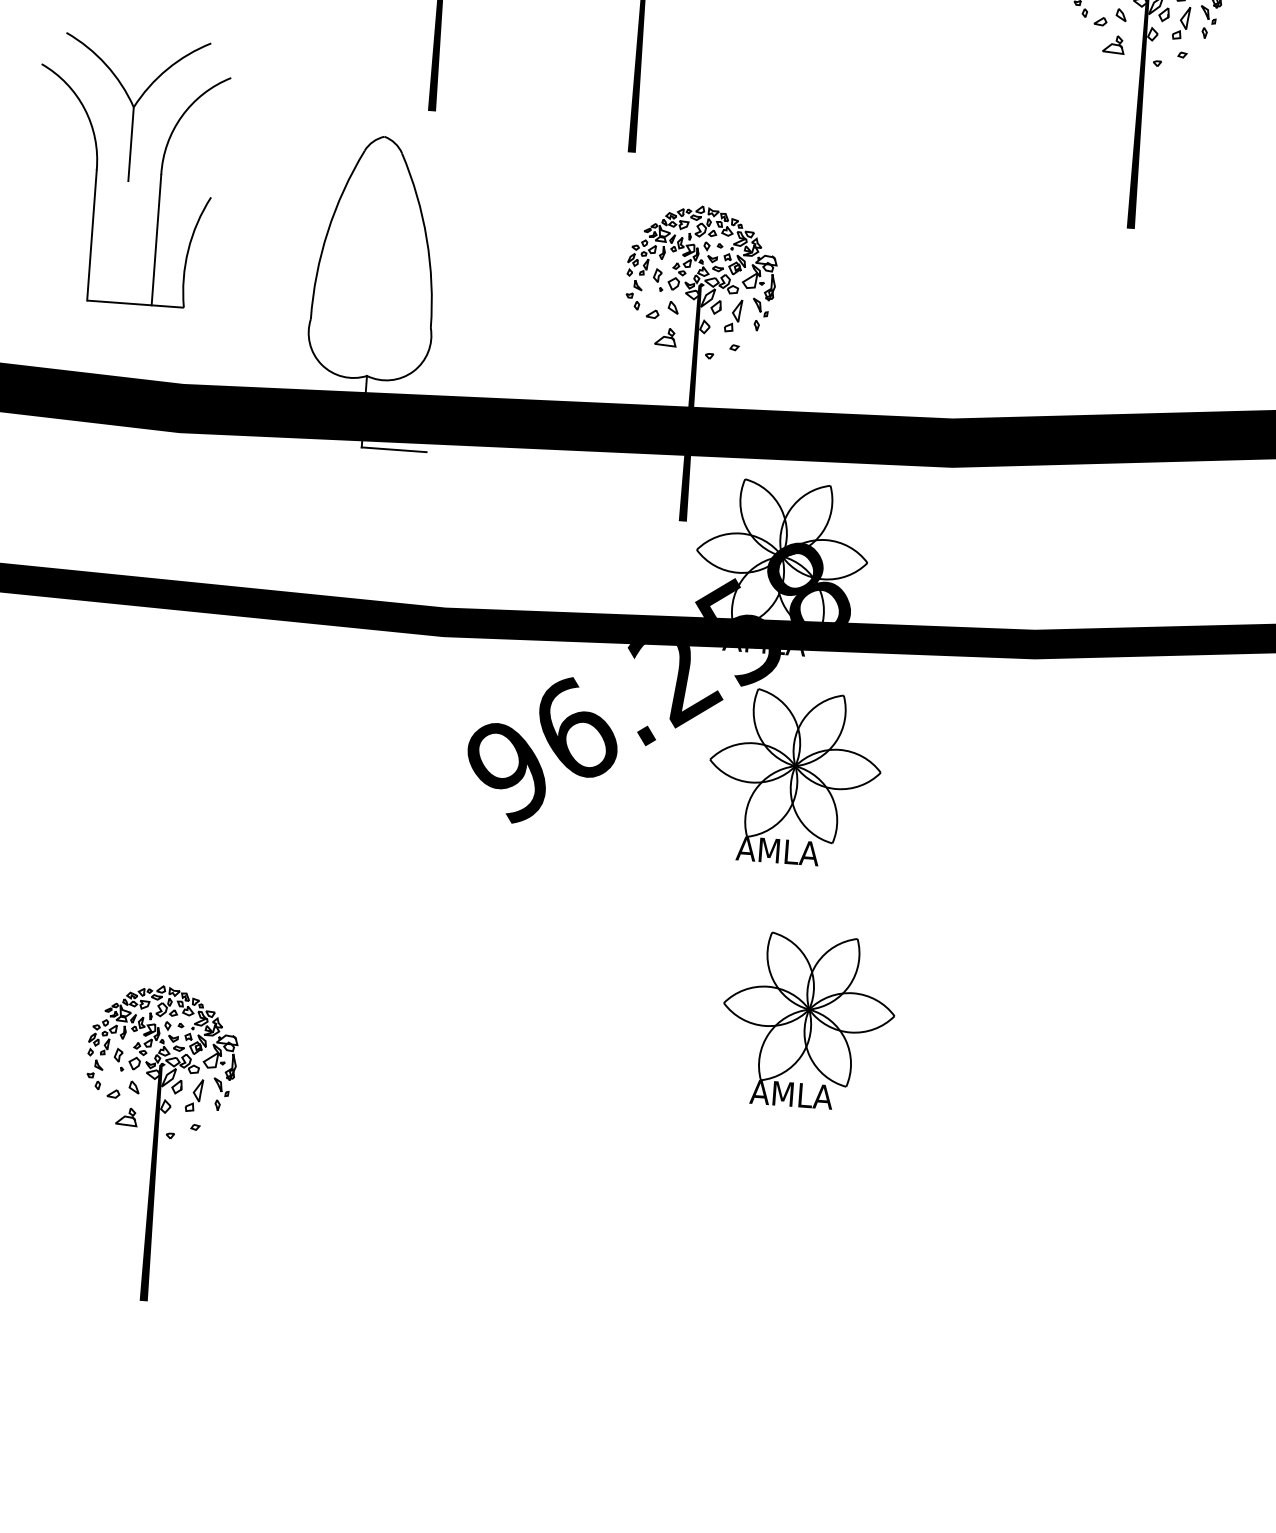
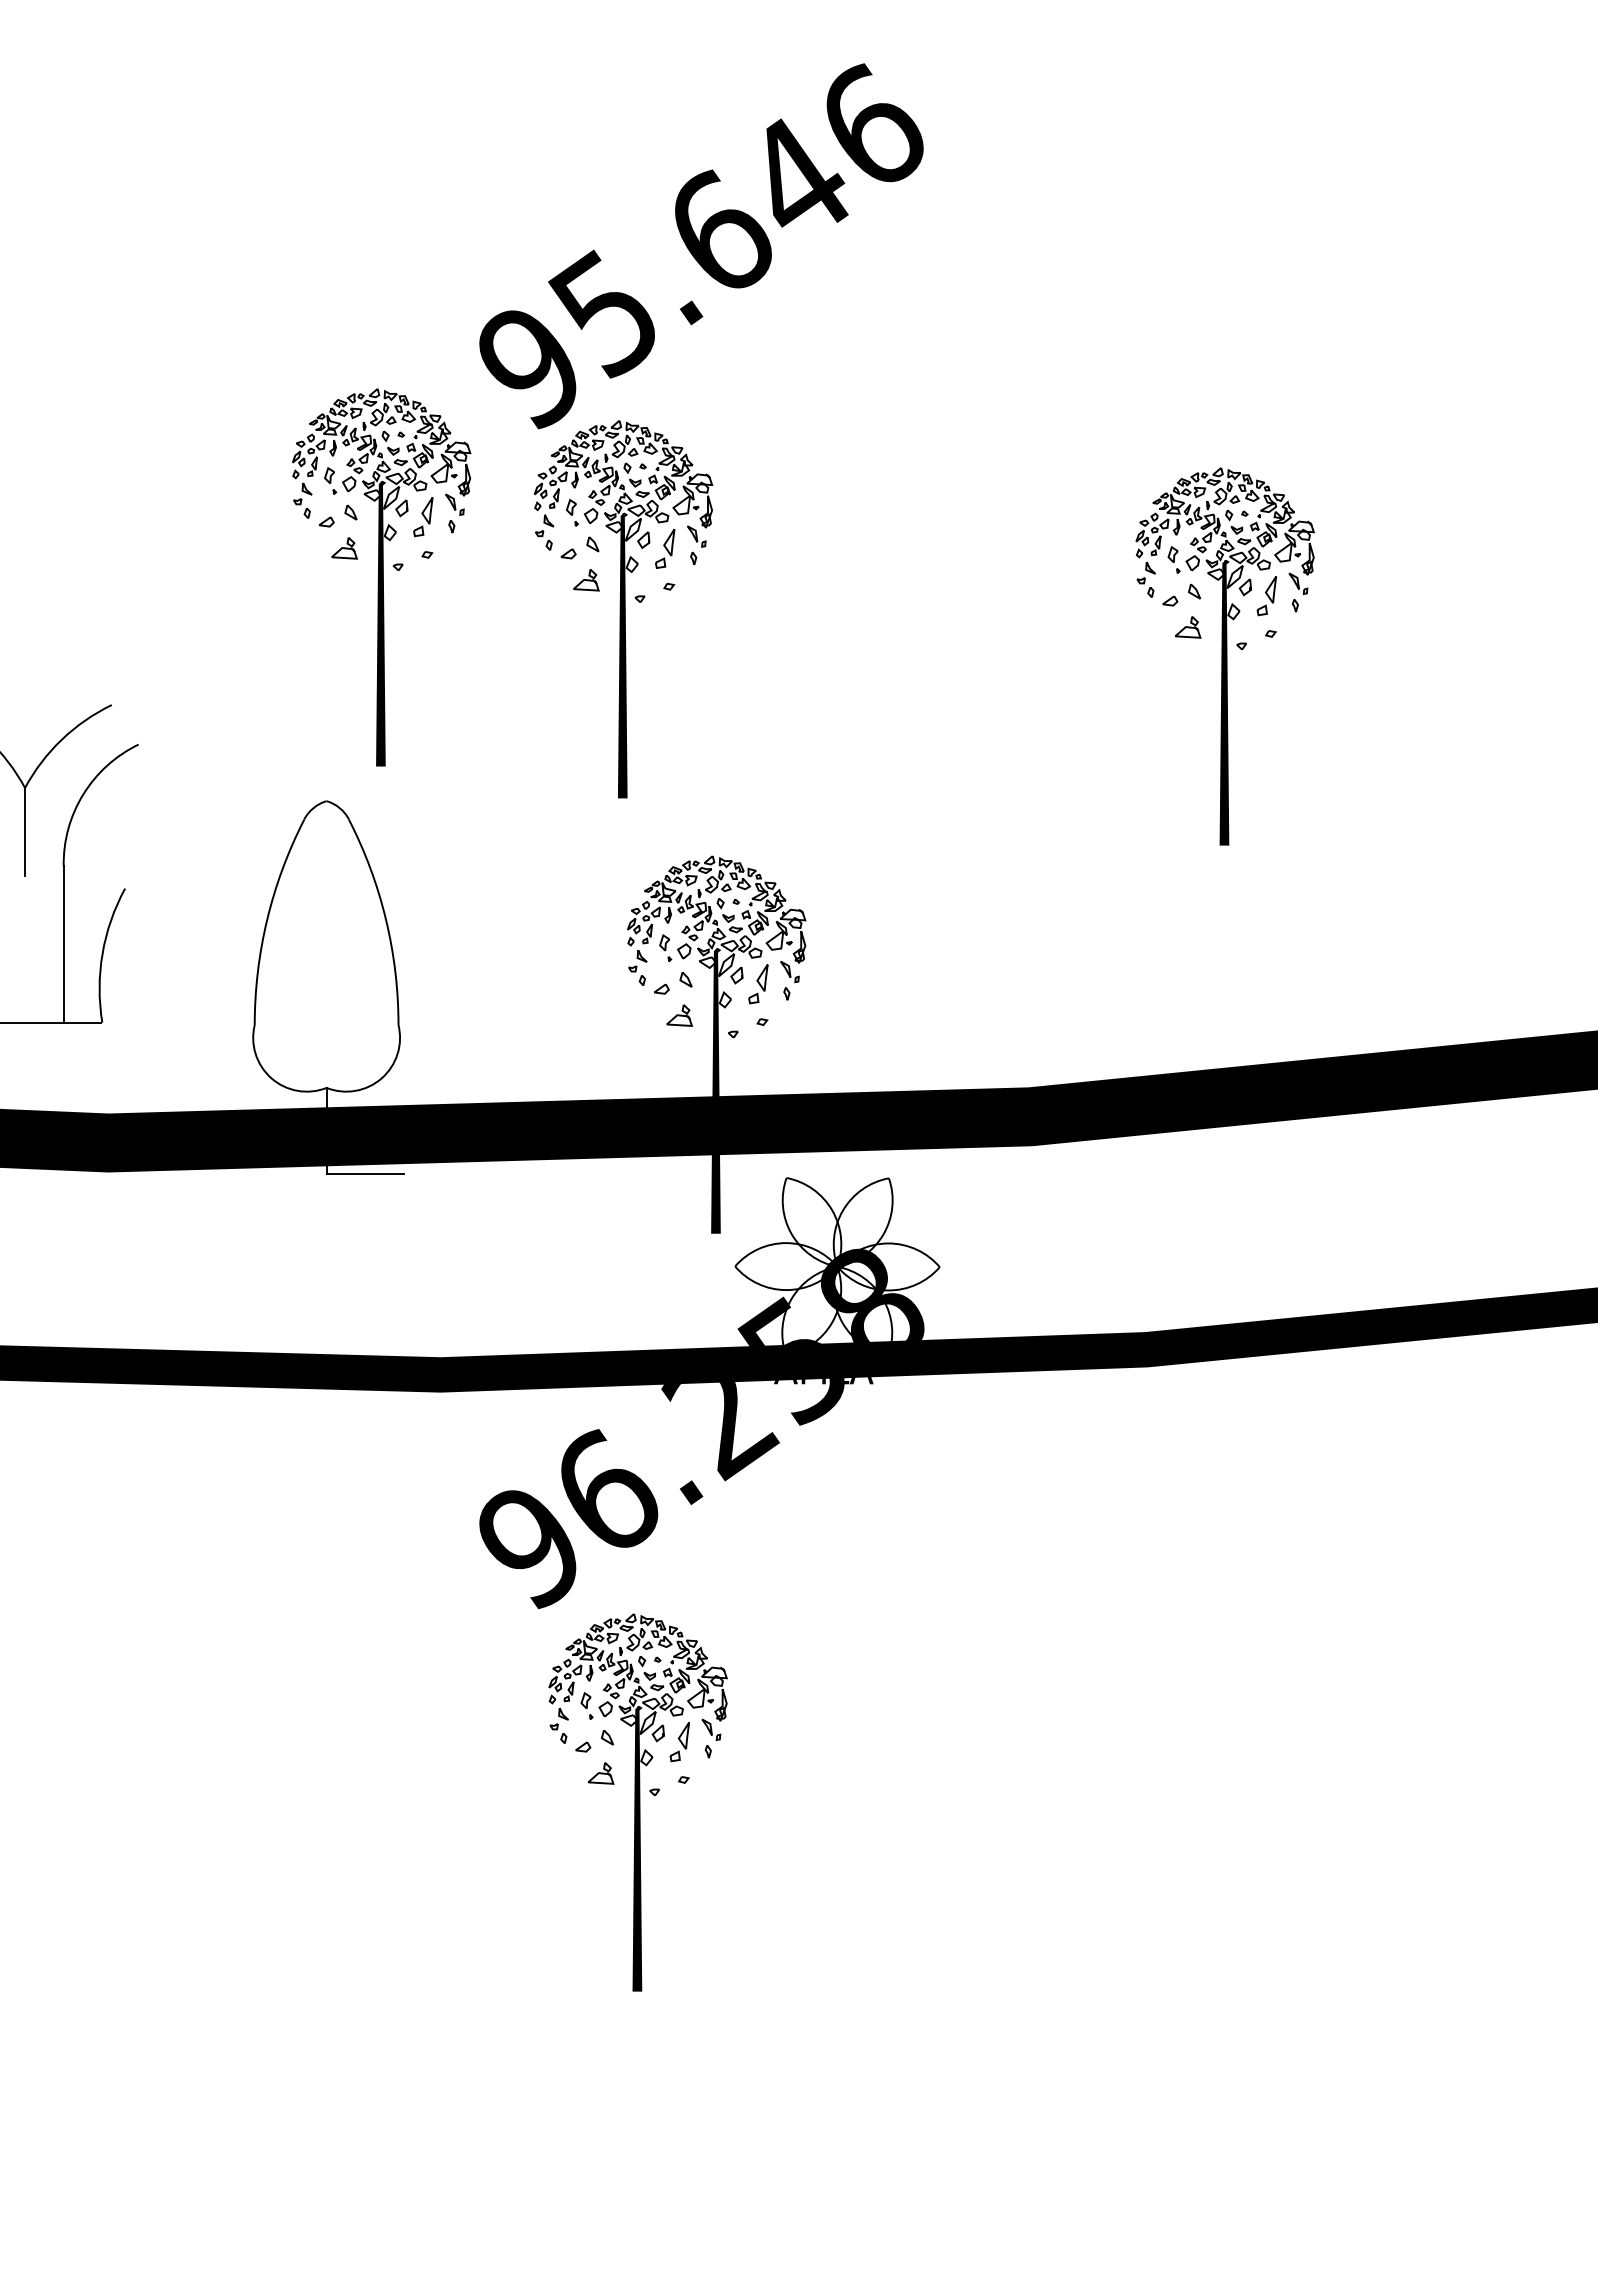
part: (794, 777) -> (871, 1529), removed
part: (808, 1021) -> (909, 1818), removed
part: (155, 1143) -> (637, 1802), moved

